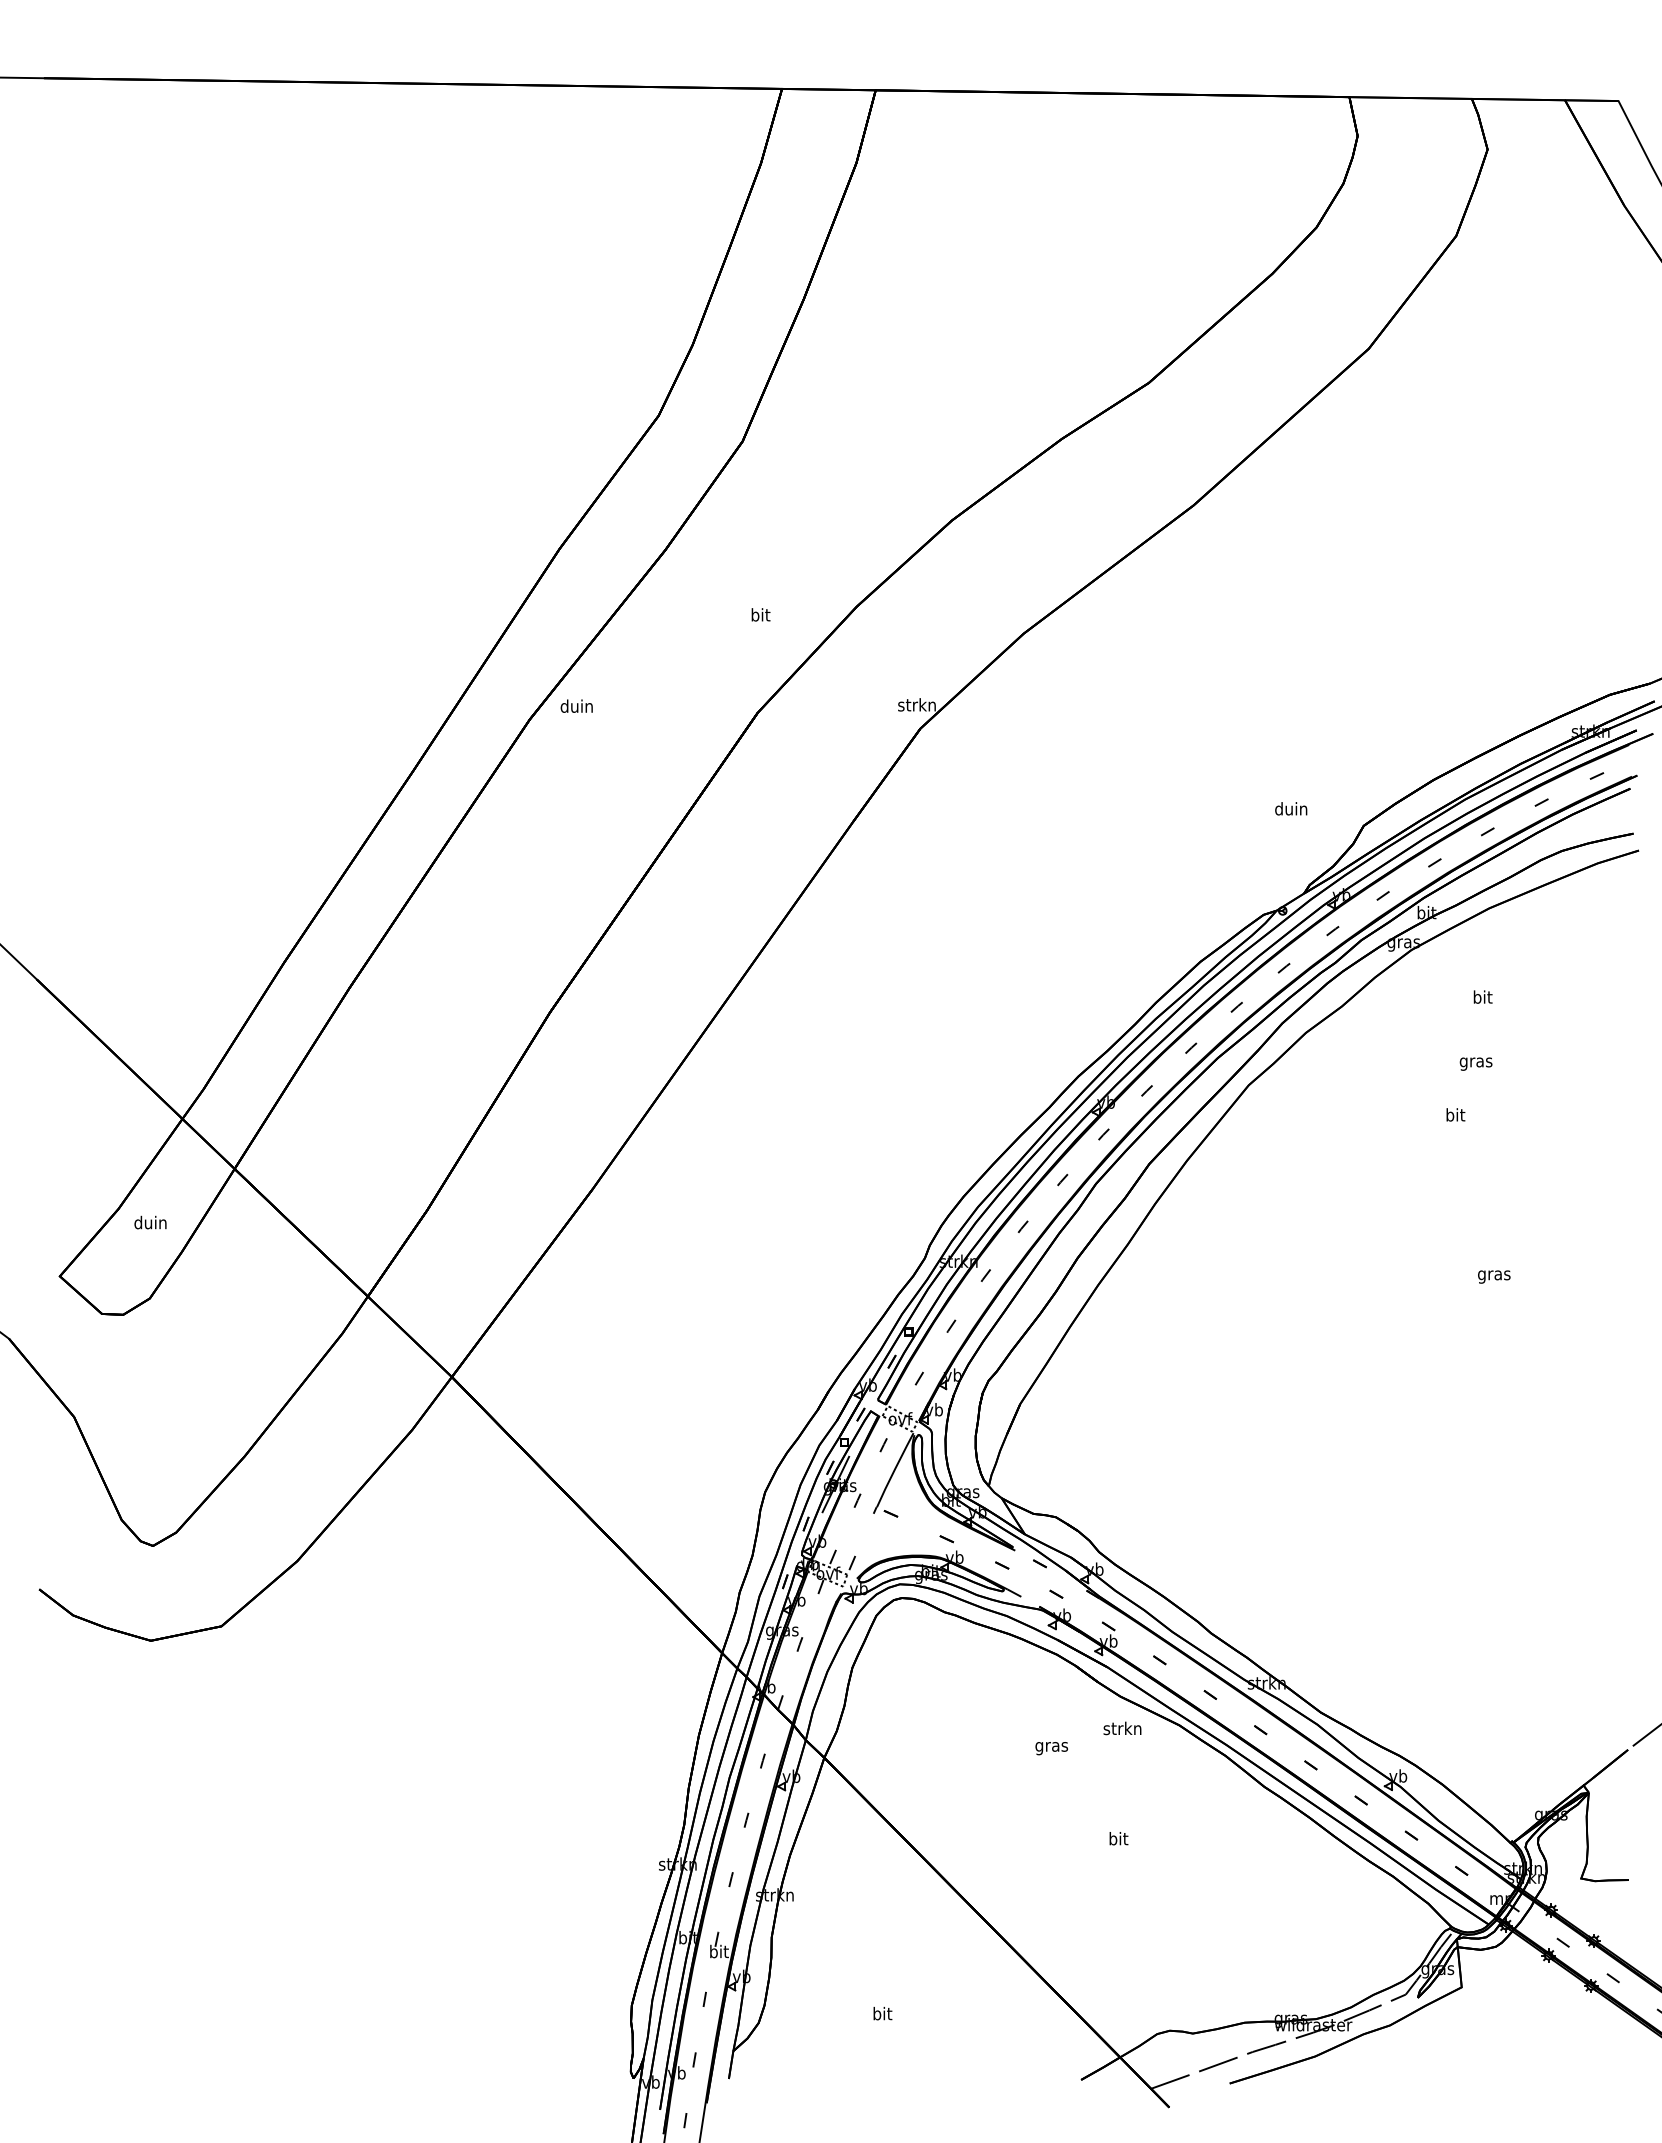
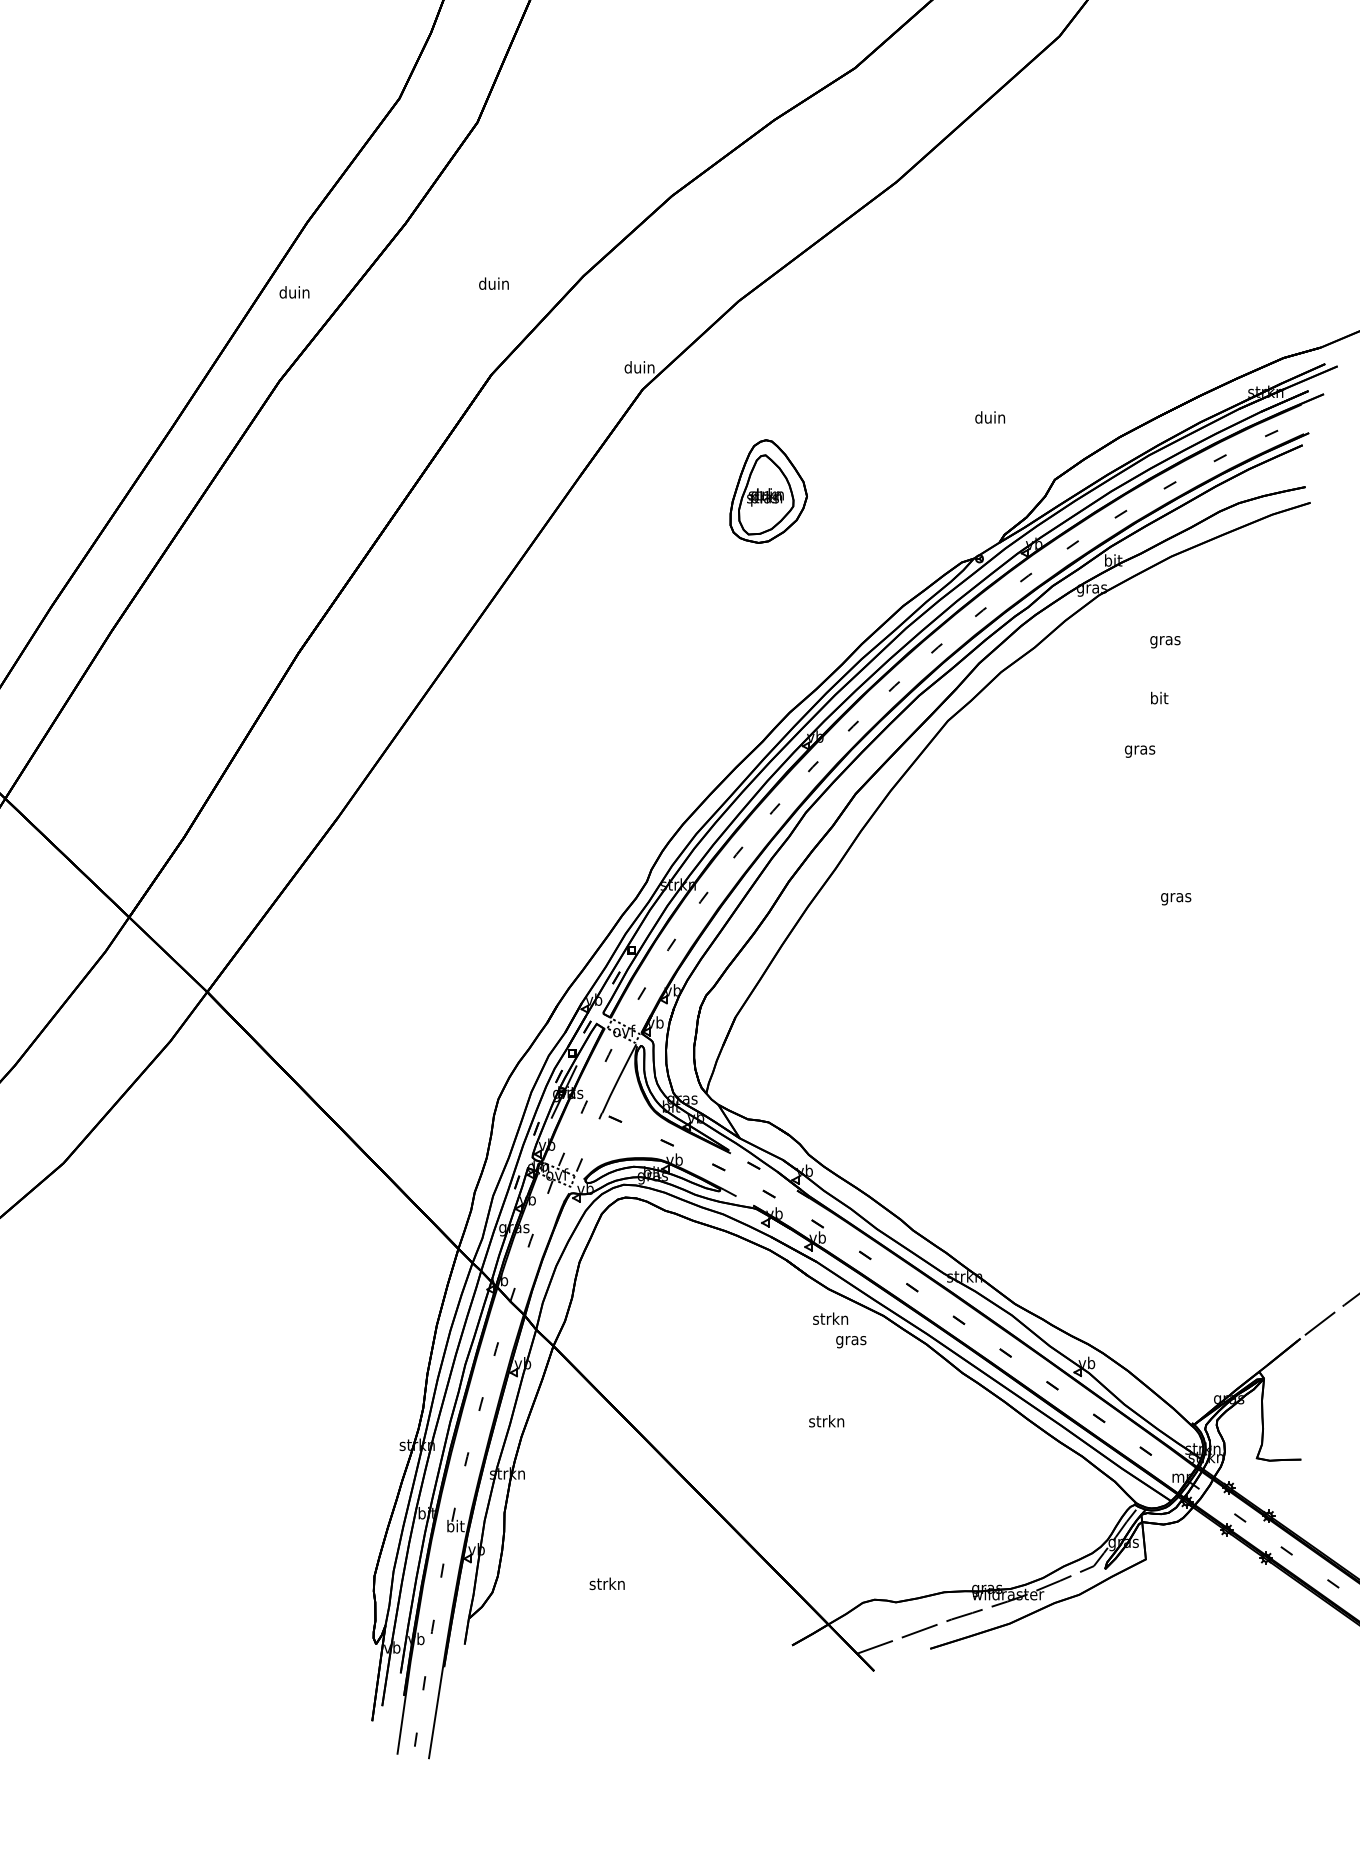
text: (760, 614) -> (494, 283), bit -> duin
text: (916, 704) -> (639, 366), strkn -> duin
text: (576, 705) -> (294, 291), moved
text: (1291, 808) -> (990, 417), moved
part: (1056, 838) -> (769, 491), added
text: (1482, 998) -> (1165, 640), bit -> gras
text: (1475, 1062) -> (1158, 699), gras -> bit
text: (1455, 1116) -> (1140, 749), bit -> gras
text: (1051, 1748) -> (851, 1342), moved
text: (1118, 1838) -> (826, 1421), bit -> strkn
text: (882, 2013) -> (607, 1583), bit -> strkn

